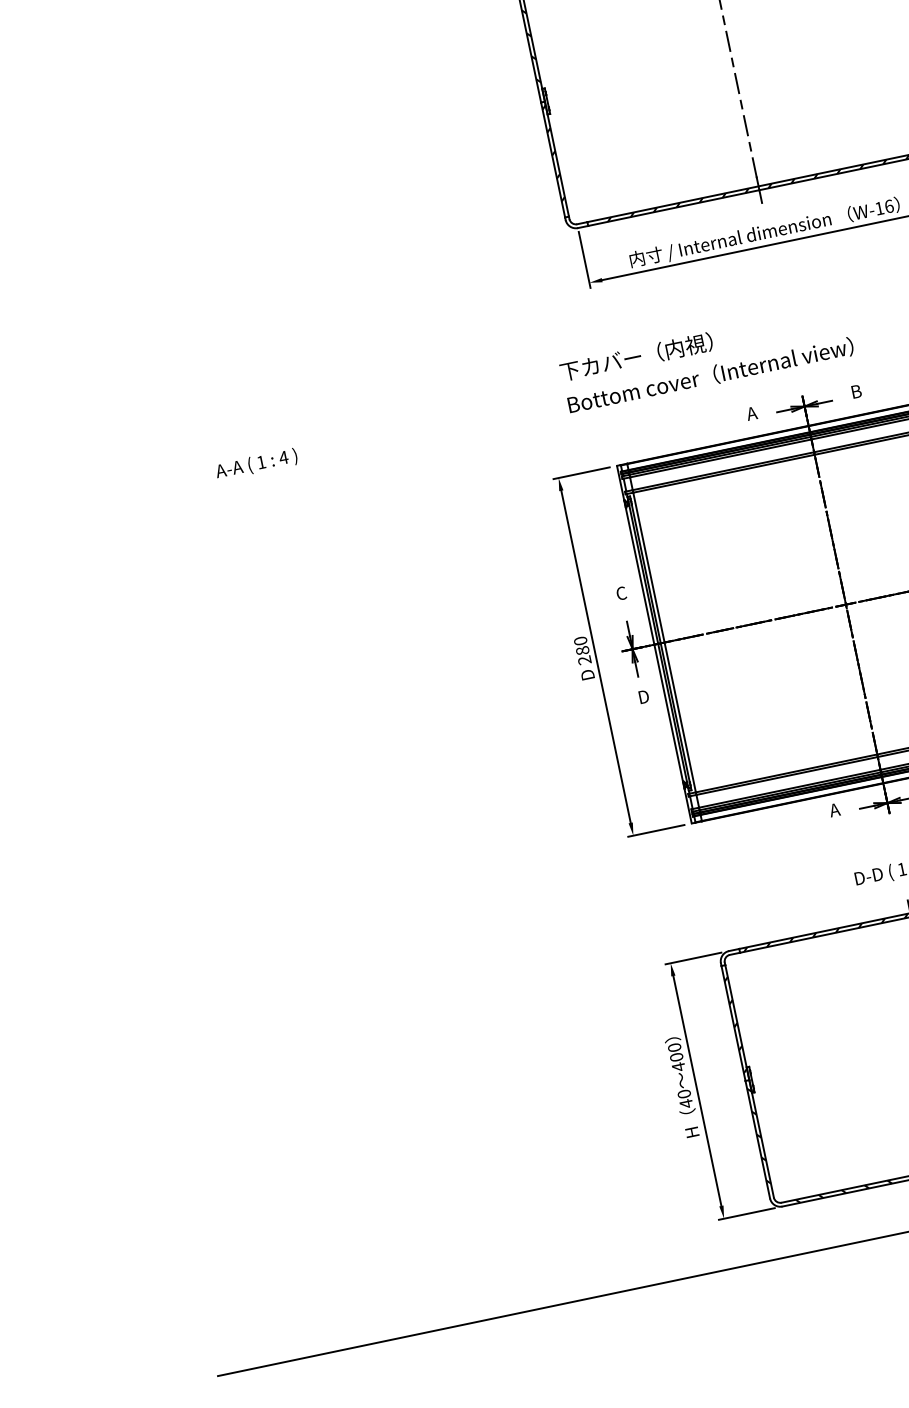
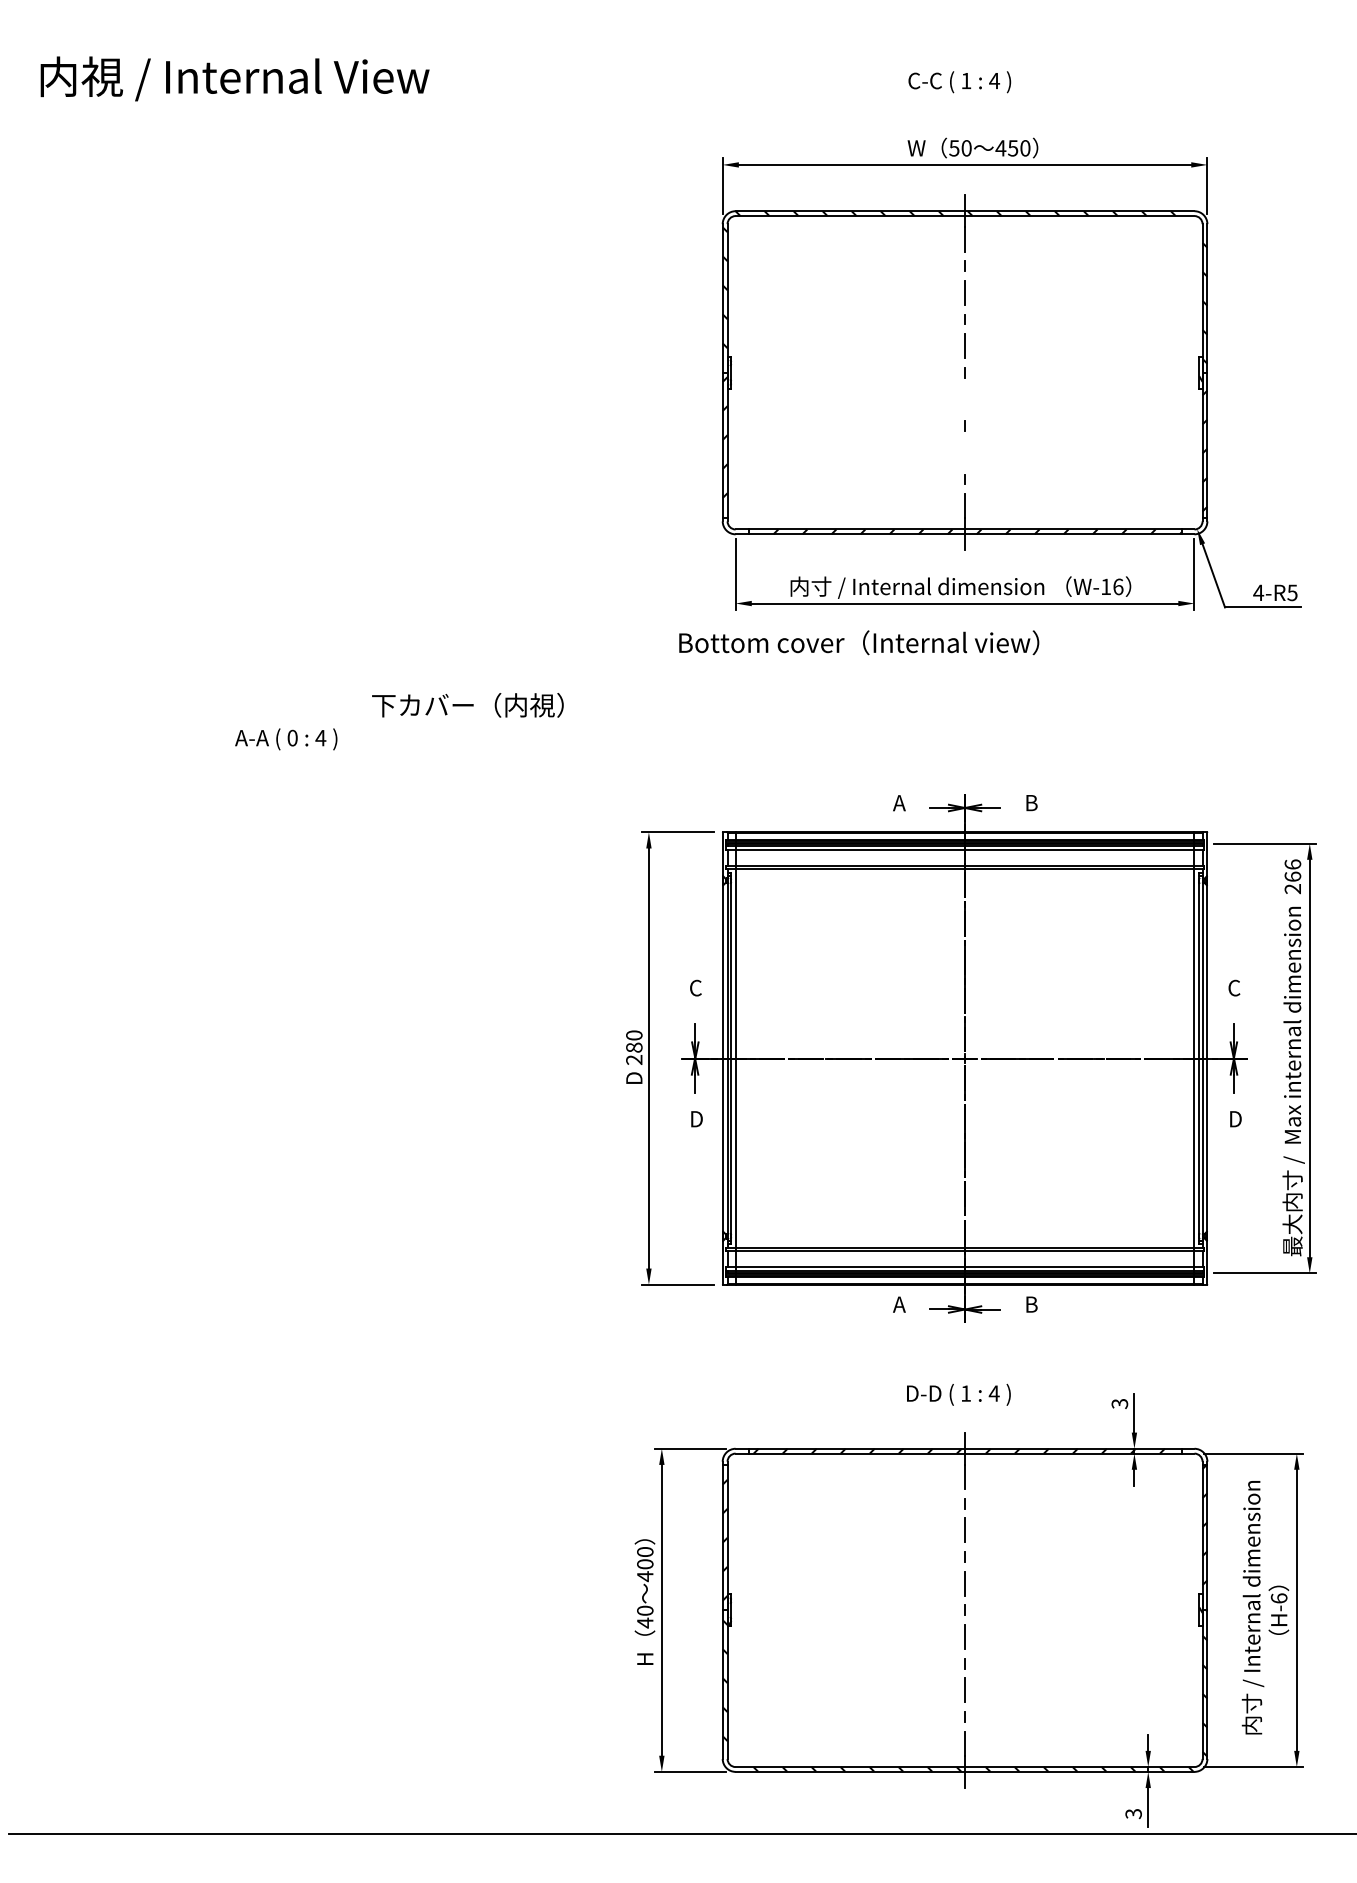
line: (737, 83) -> (965, 399), removed
line: (746, 125) -> (965, 452), removed
text: (636, 357) -> (467, 705), moved
text: (710, 375) -> (859, 642), moved
text: (261, 461) -> (292, 737), 1 -> 0

